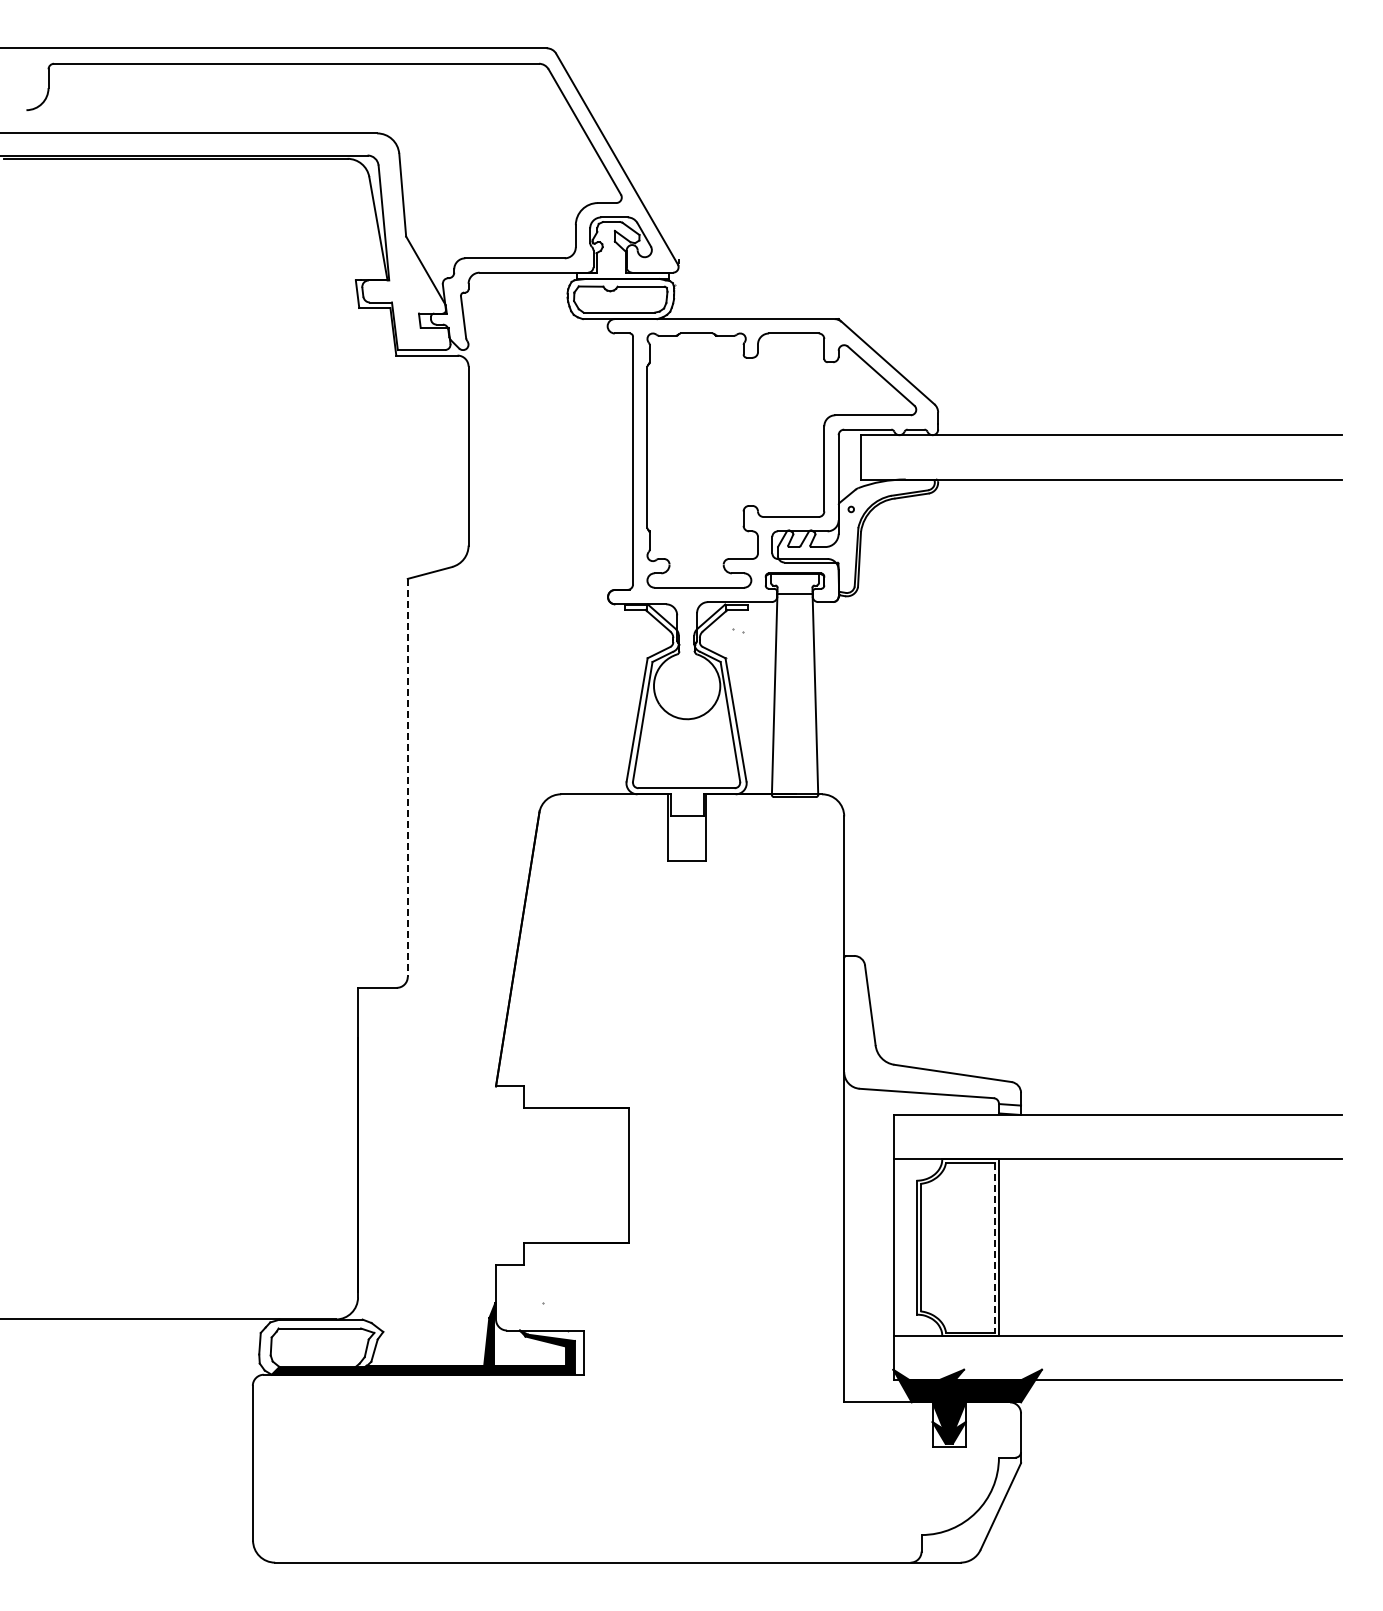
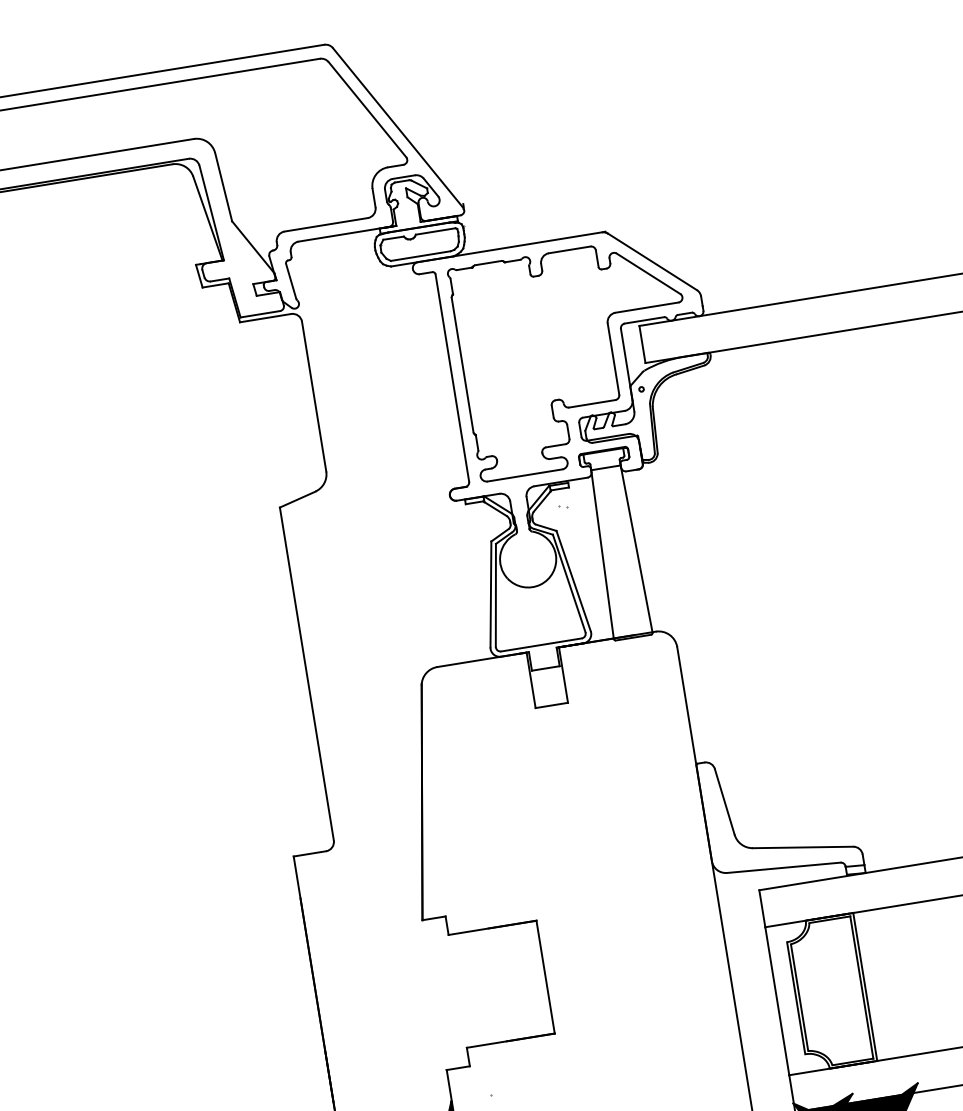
line: (407, 777) -> (306, 673), dashed -> solid
line: (994, 1248) -> (861, 988), dashed -> solid

